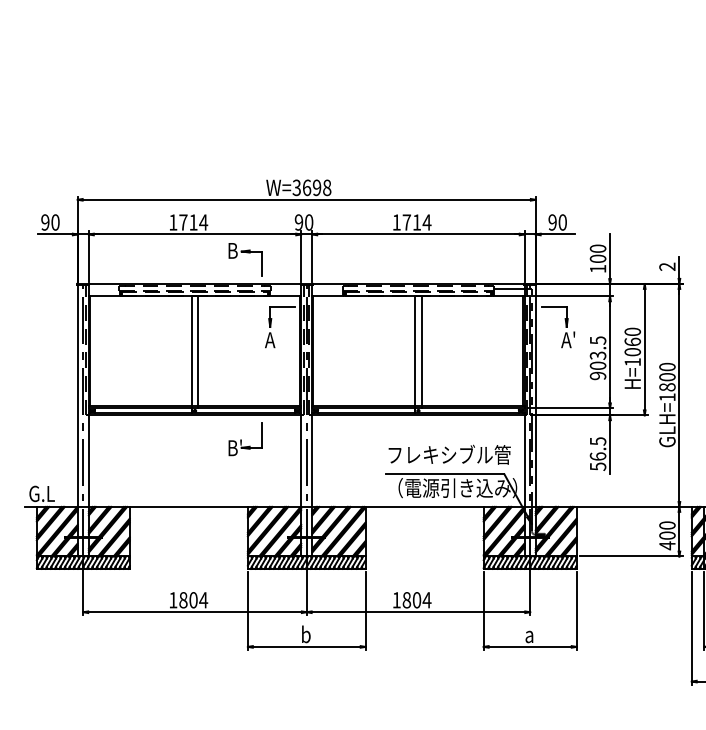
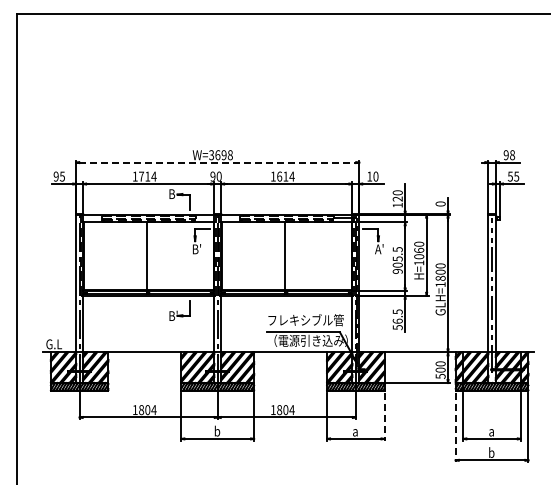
line: (307, 199) -> (218, 162), solid -> dashed
text: (53, 222) -> (61, 176), 90 -> 95
text: (406, 222) -> (279, 176), 1714 -> 1614
text: (552, 222) -> (369, 176), 90 -> 10
text: (597, 257) -> (397, 198), 100 -> 120
text: (667, 265) -> (440, 203), 2 -> 0
text: (272, 340) -> (196, 249), A -> B'
line: (197, 351) -> (150, 256), removed
line: (421, 351) -> (288, 256), removed
text: (597, 354) -> (397, 258), 903.5 -> 905.5
text: (667, 545) -> (440, 376), 400 -> 500
line: (576, 612) -> (384, 417), solid -> dashed
line: (691, 628) -> (455, 427), solid -> dashed

